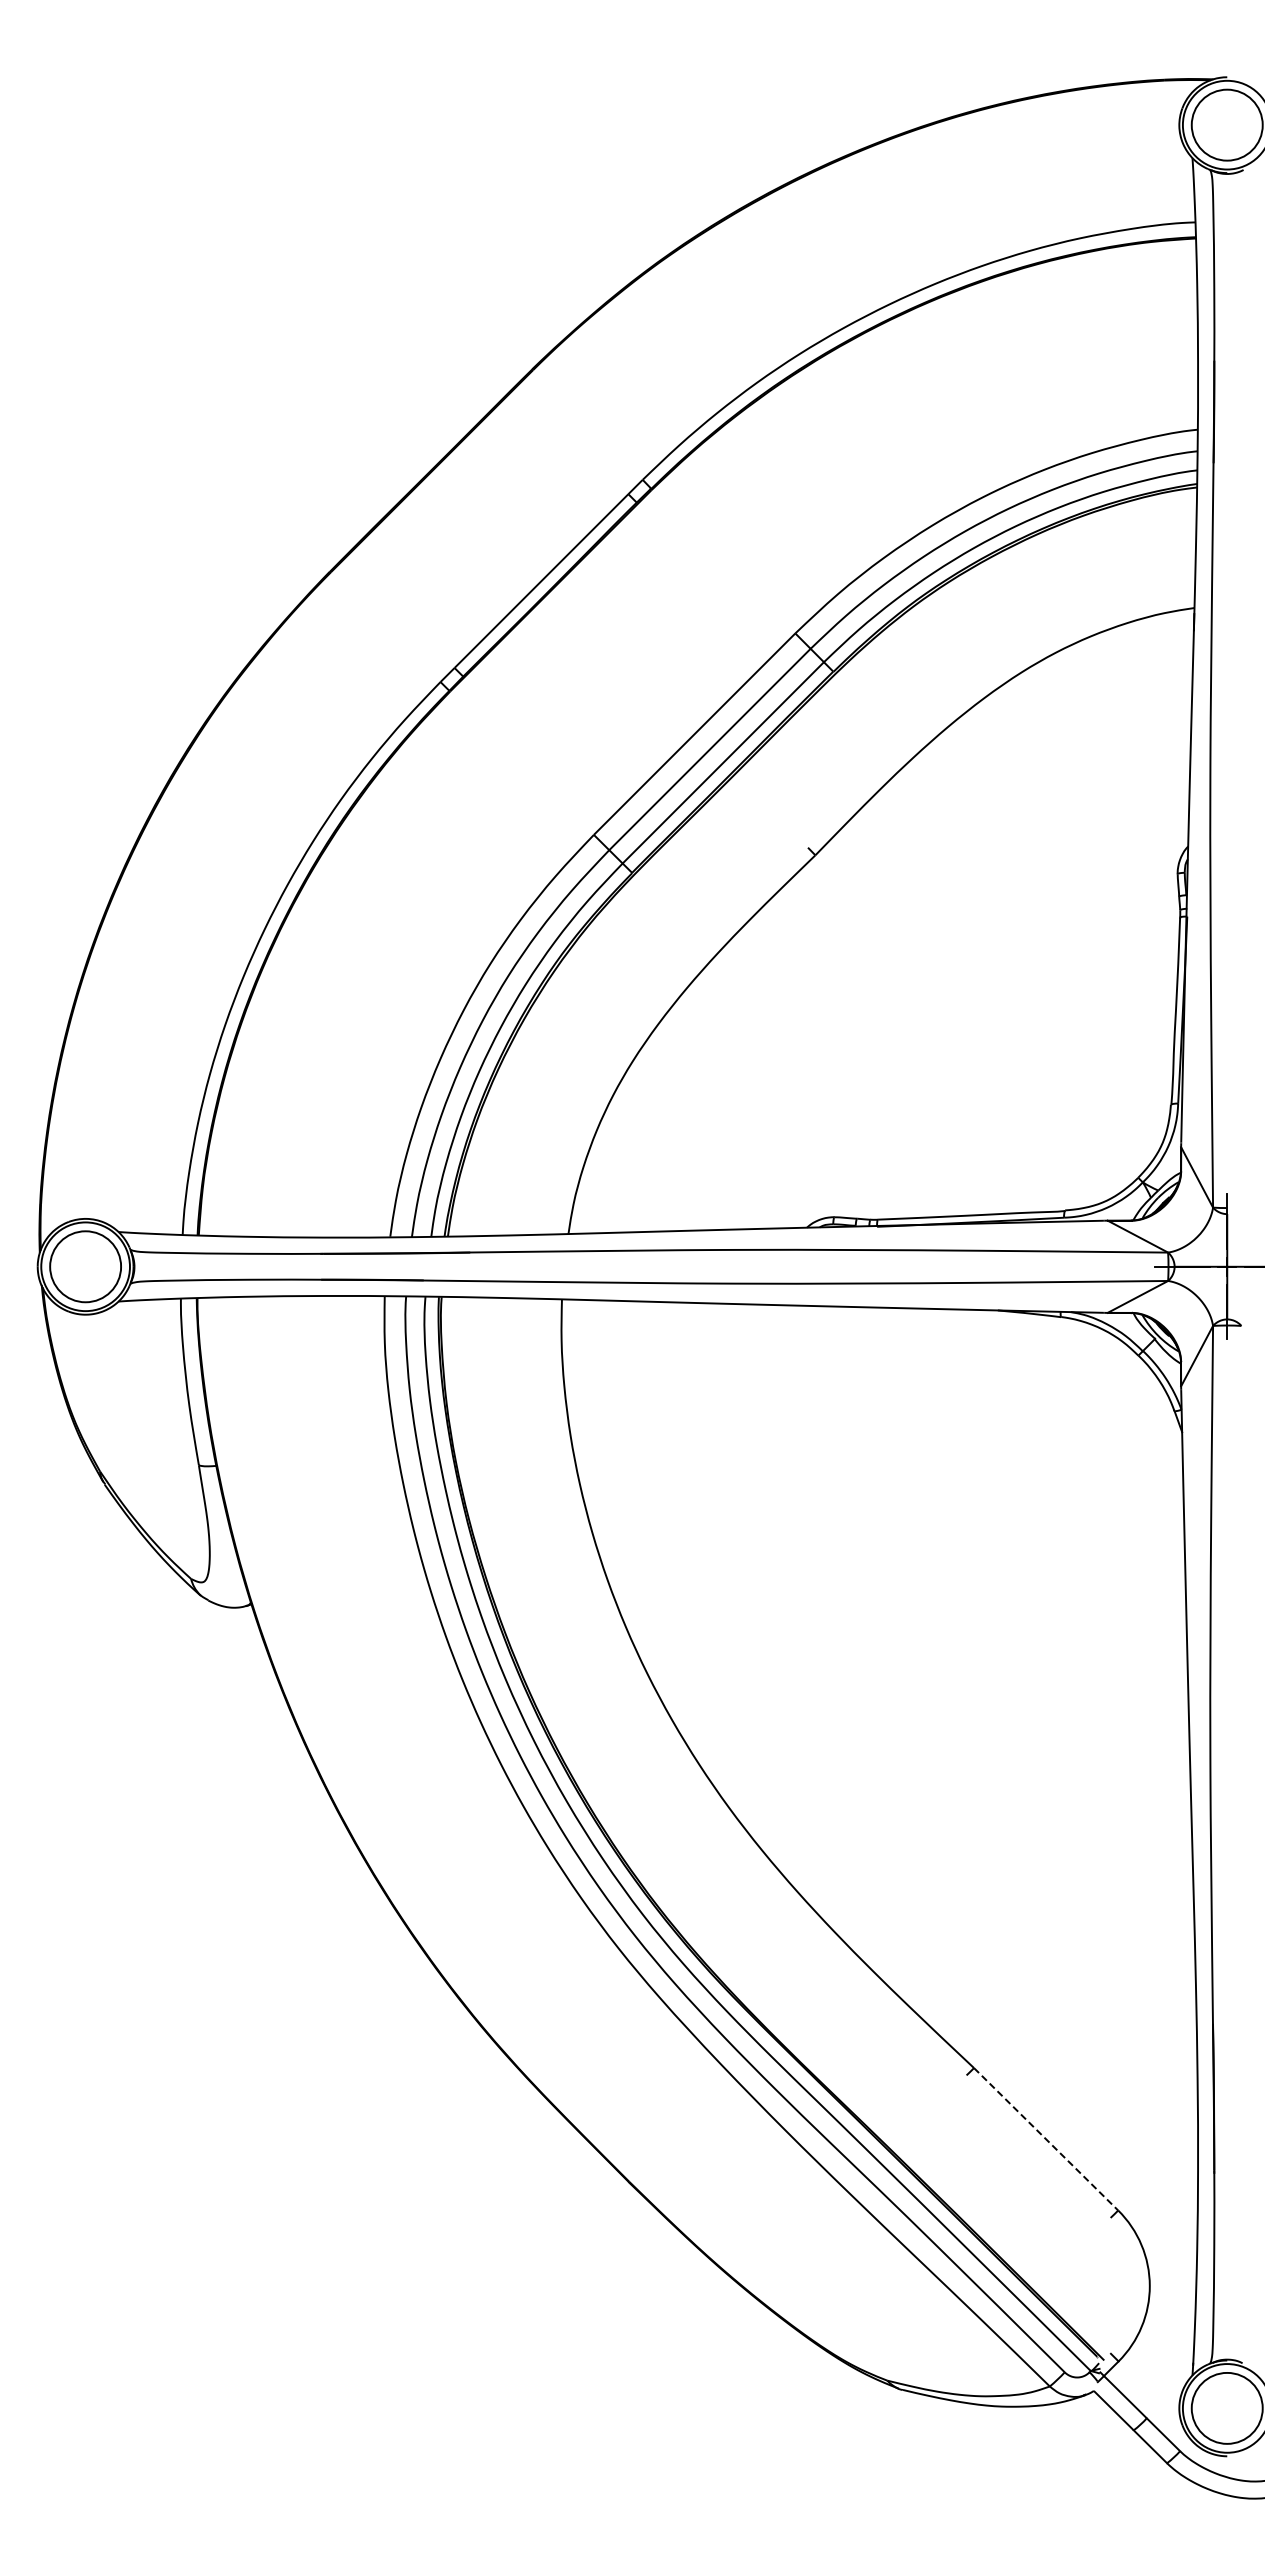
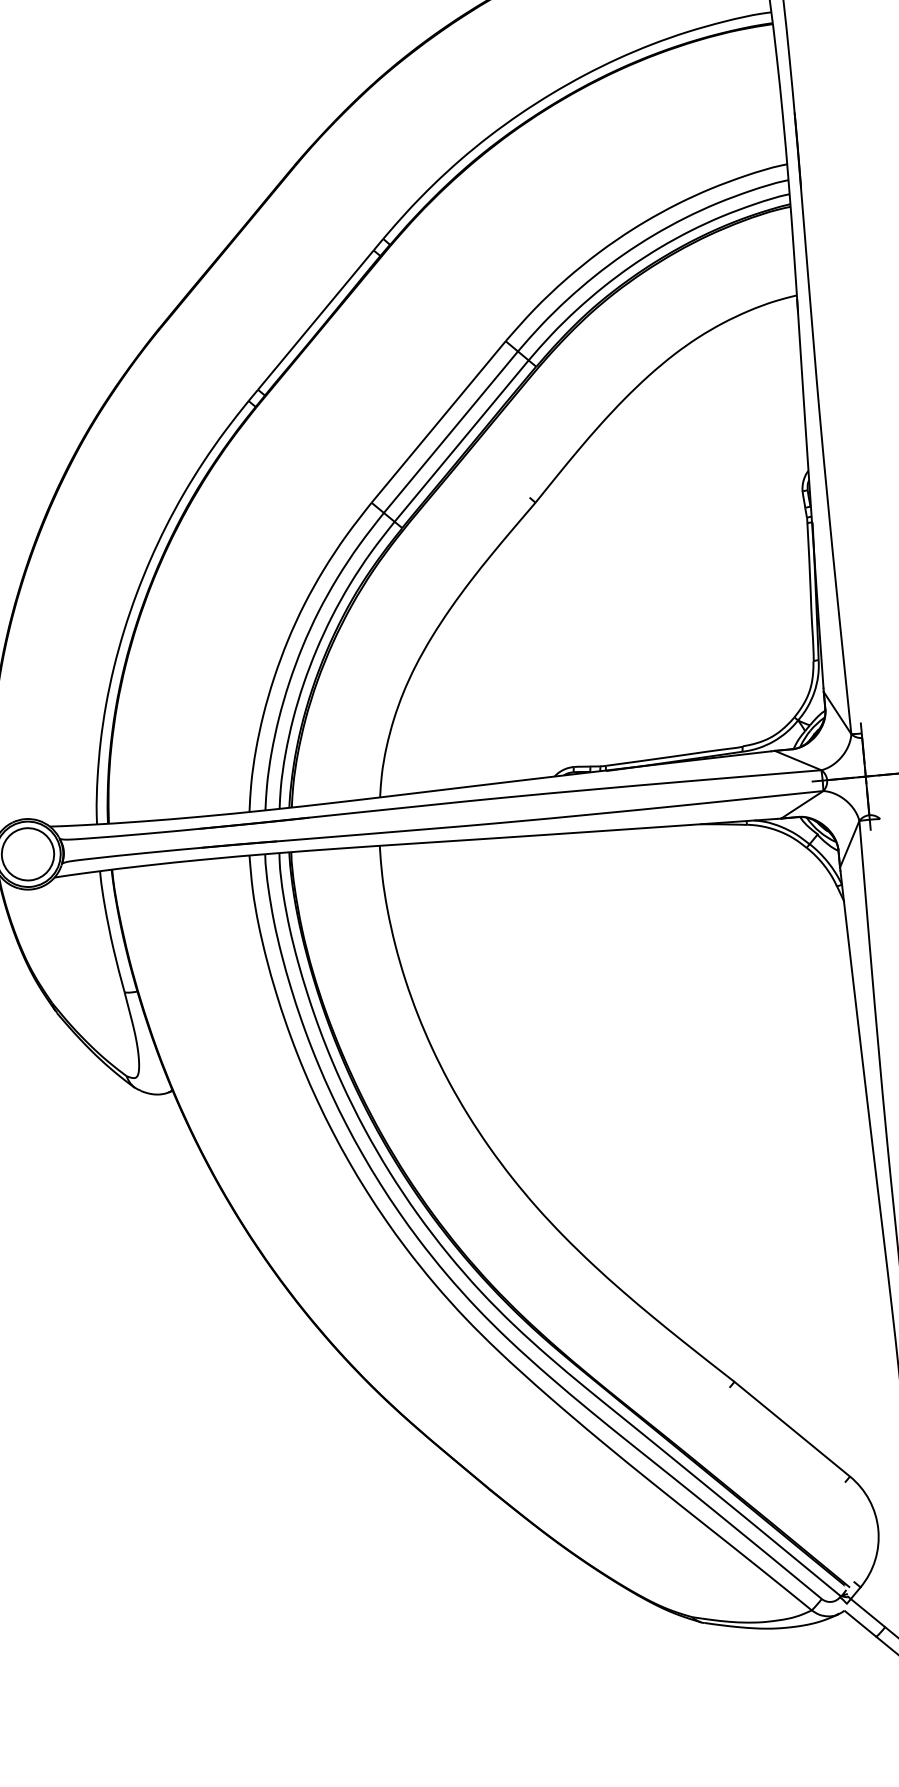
line: (1046, 2139) -> (792, 1429), dashed -> solid

